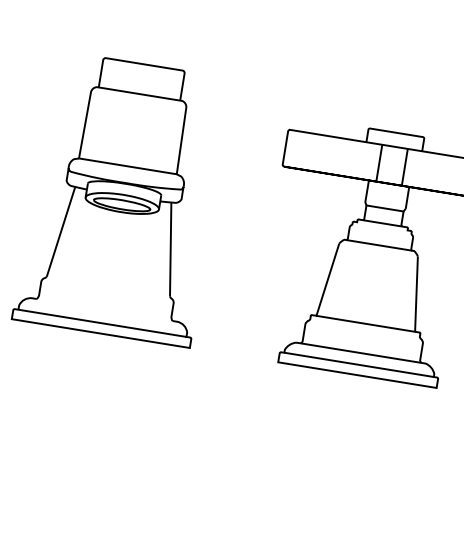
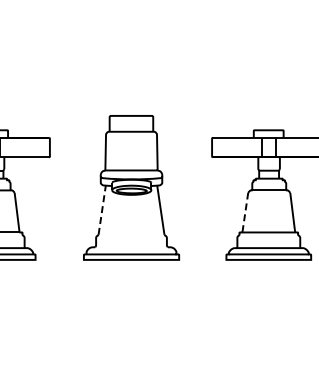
line: (61, 232) -> (102, 210), solid -> dashed
line: (328, 279) -> (245, 212), solid -> dashed

